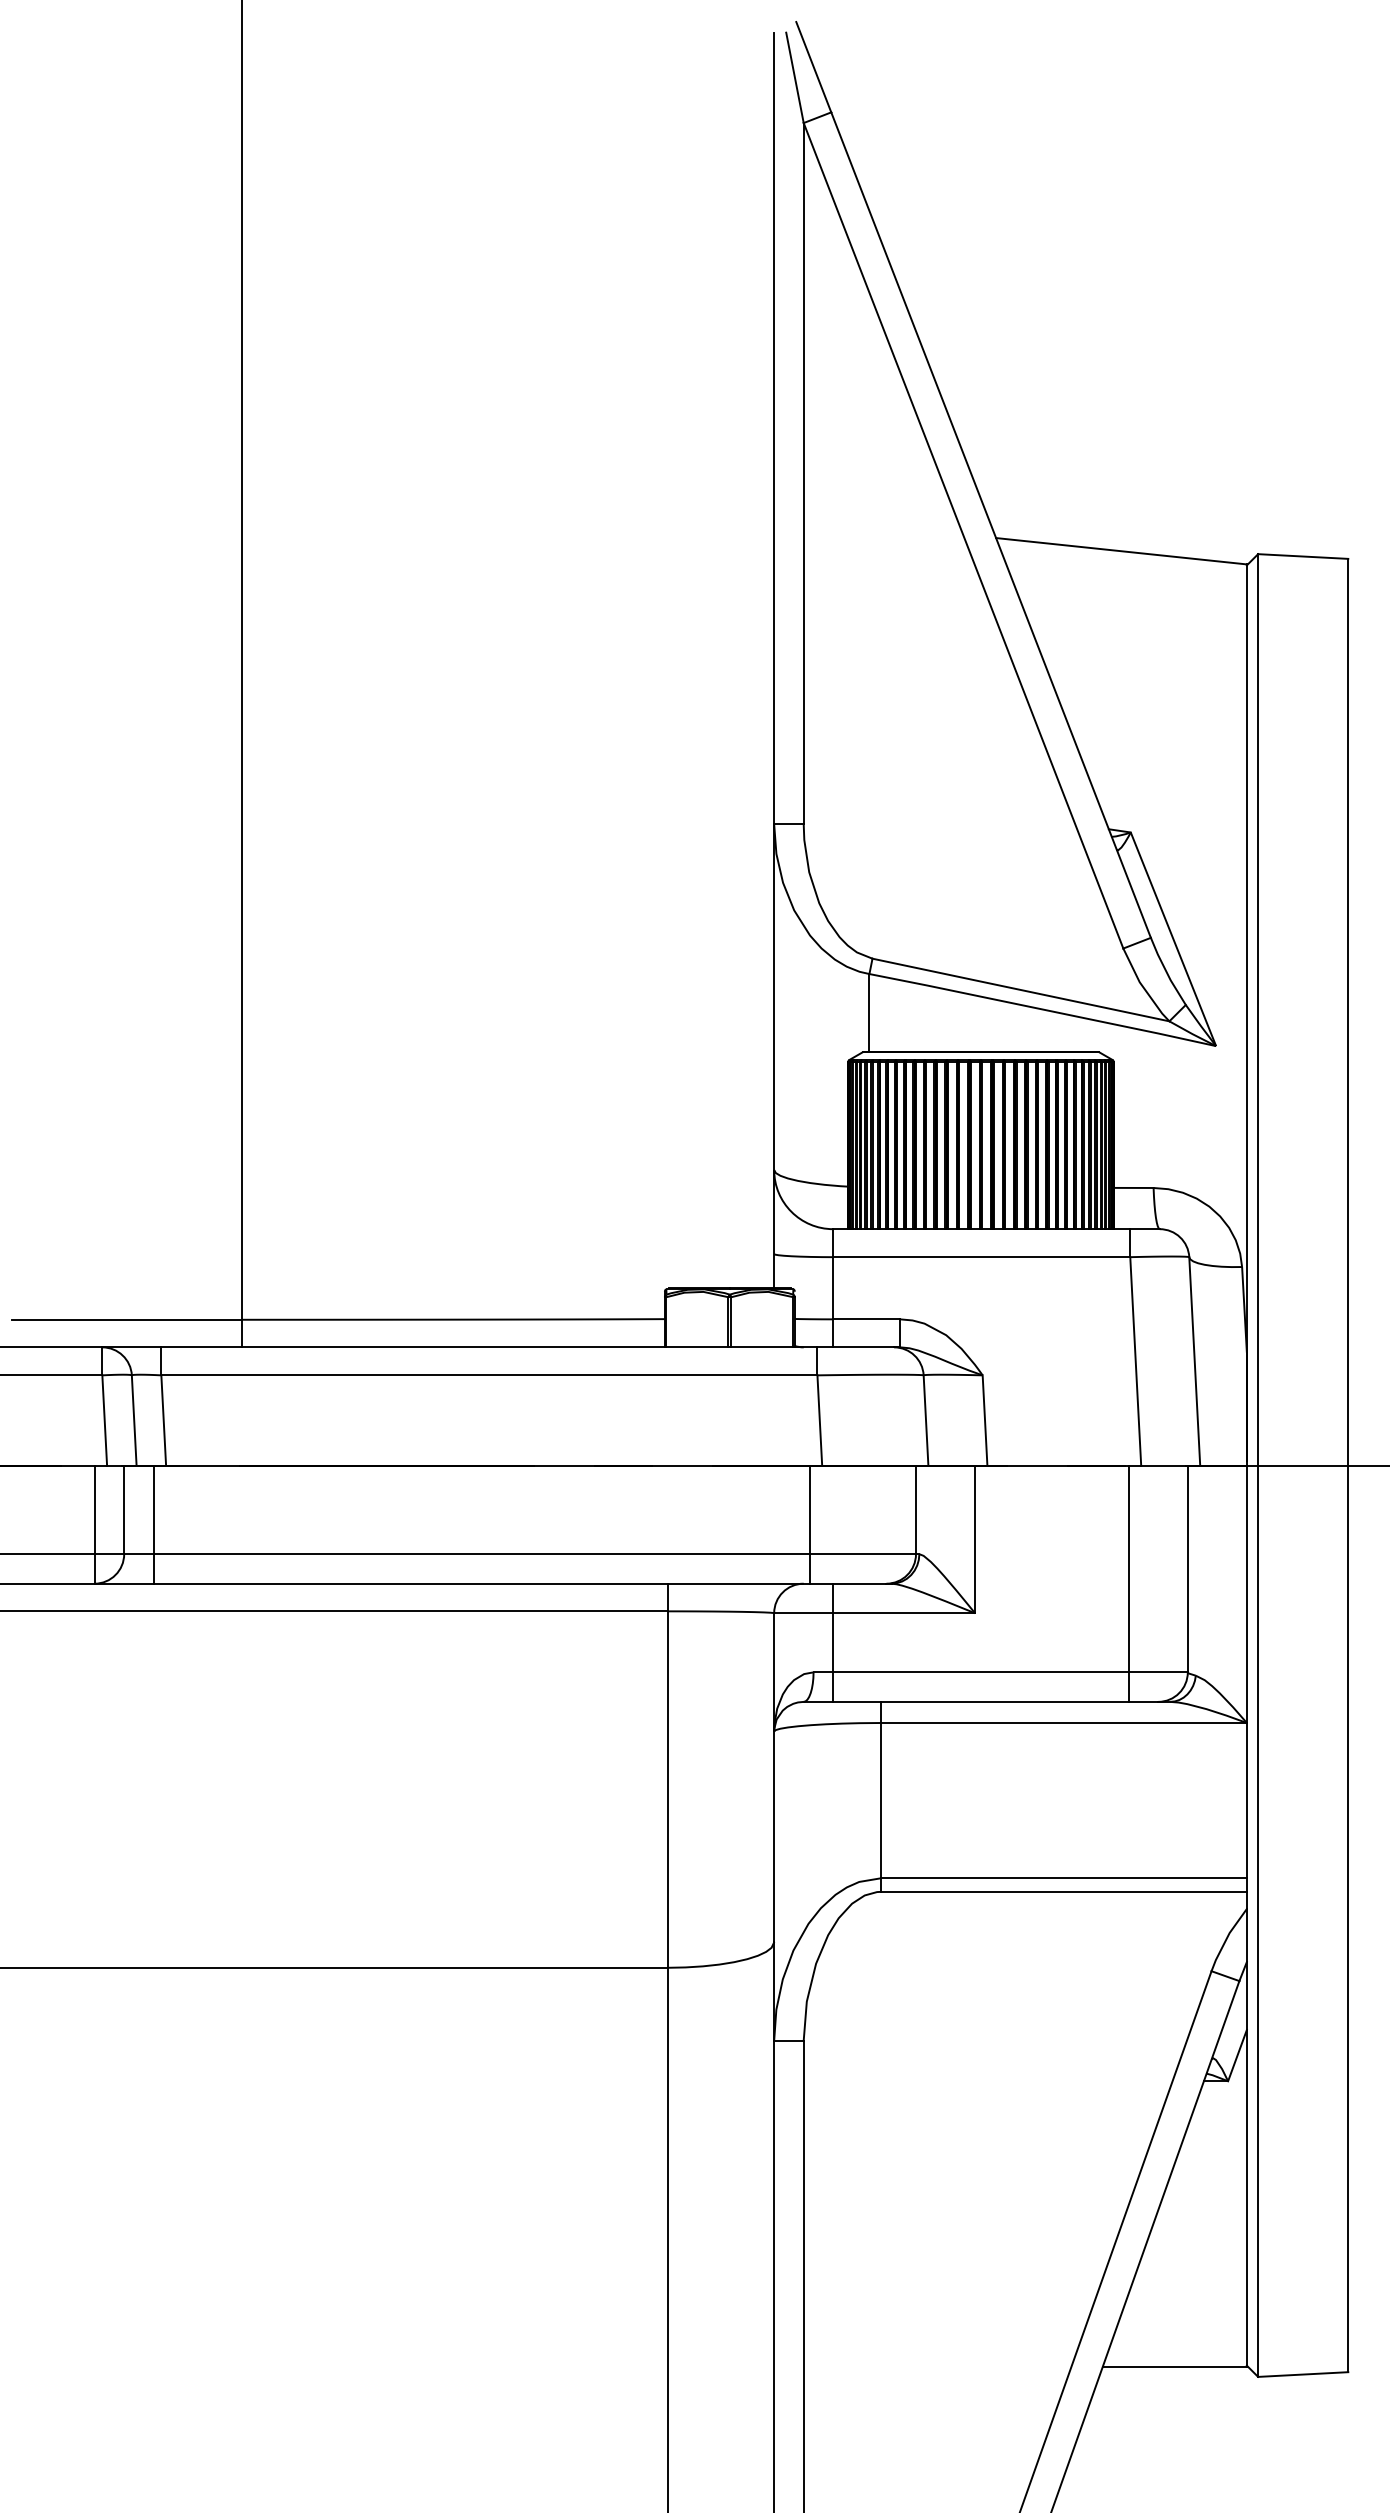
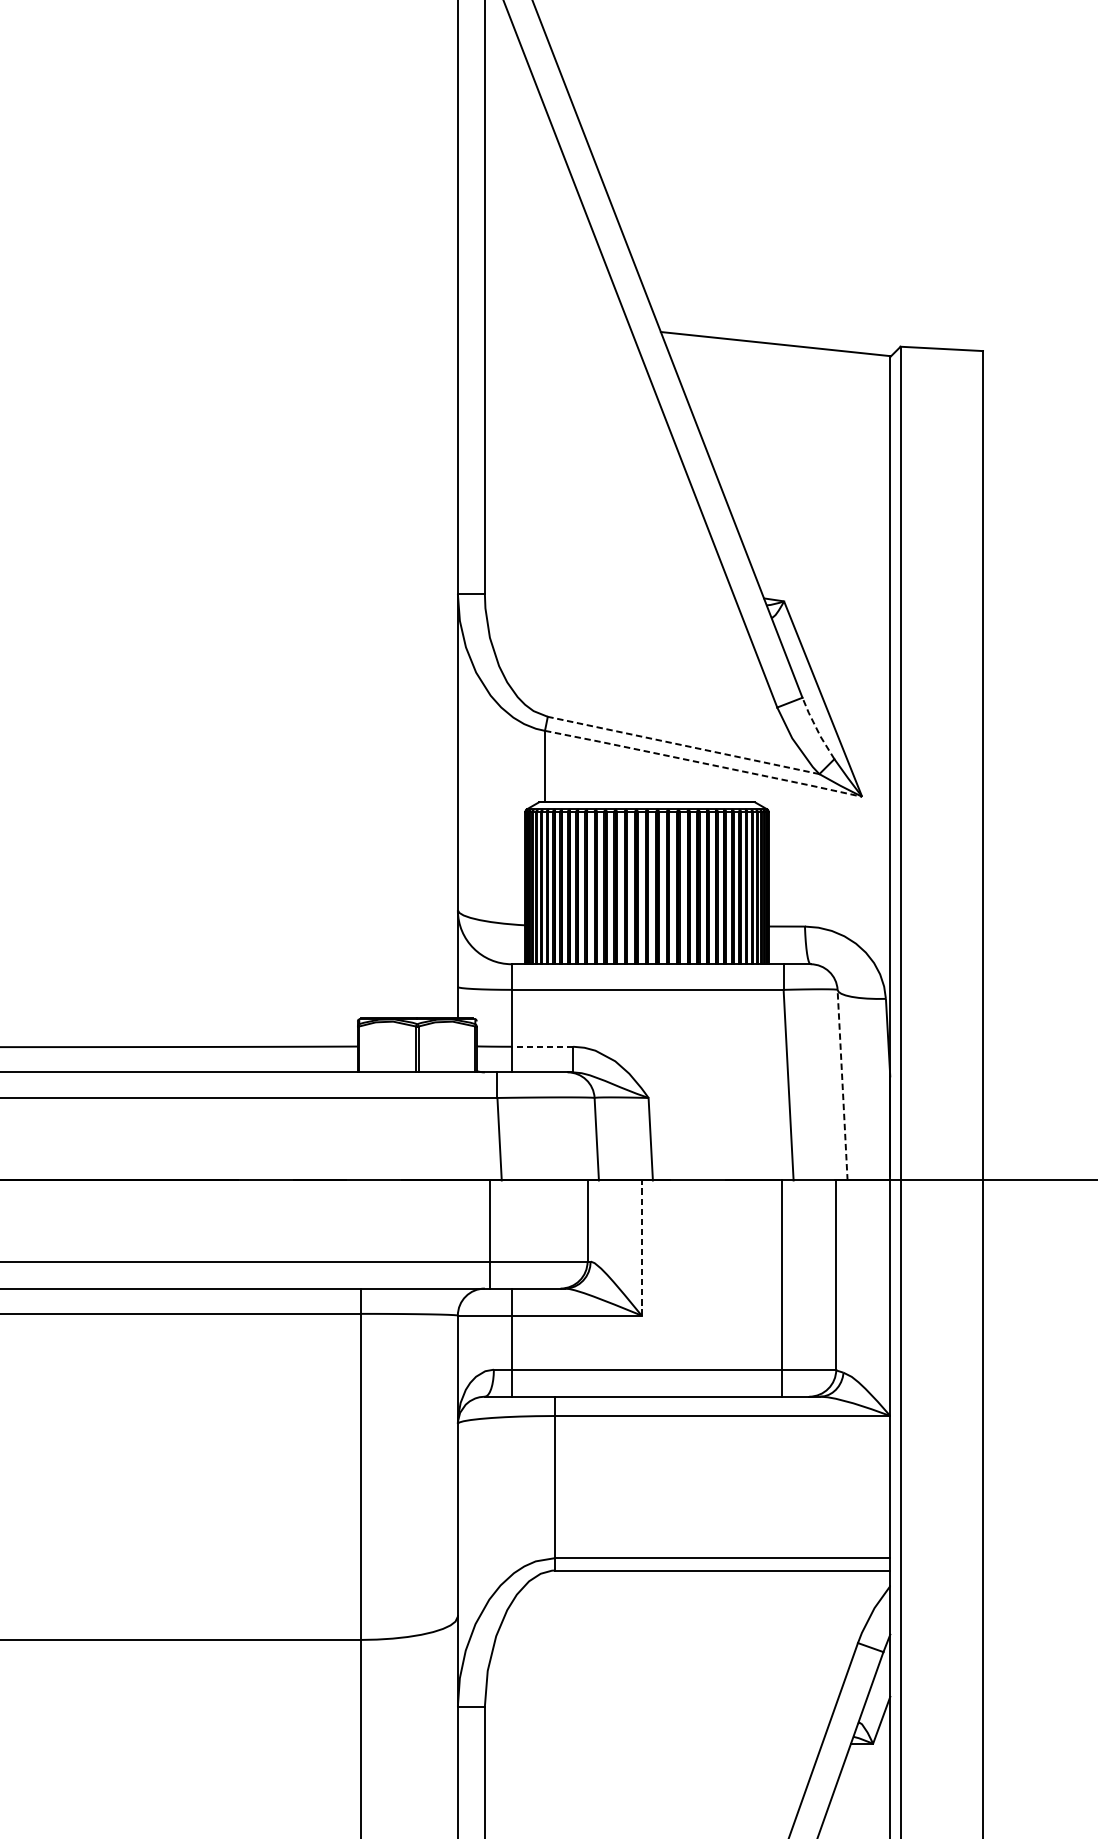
line: (1166, 972) -> (816, 729), solid -> dashed
line: (1020, 990) -> (683, 745), solid -> dashed
line: (1042, 1009) -> (703, 763), solid -> dashed
line: (866, 1319) -> (542, 1046), solid -> dashed
line: (1194, 1360) -> (842, 1084), solid -> dashed
line: (975, 1539) -> (642, 1248), solid -> dashed

